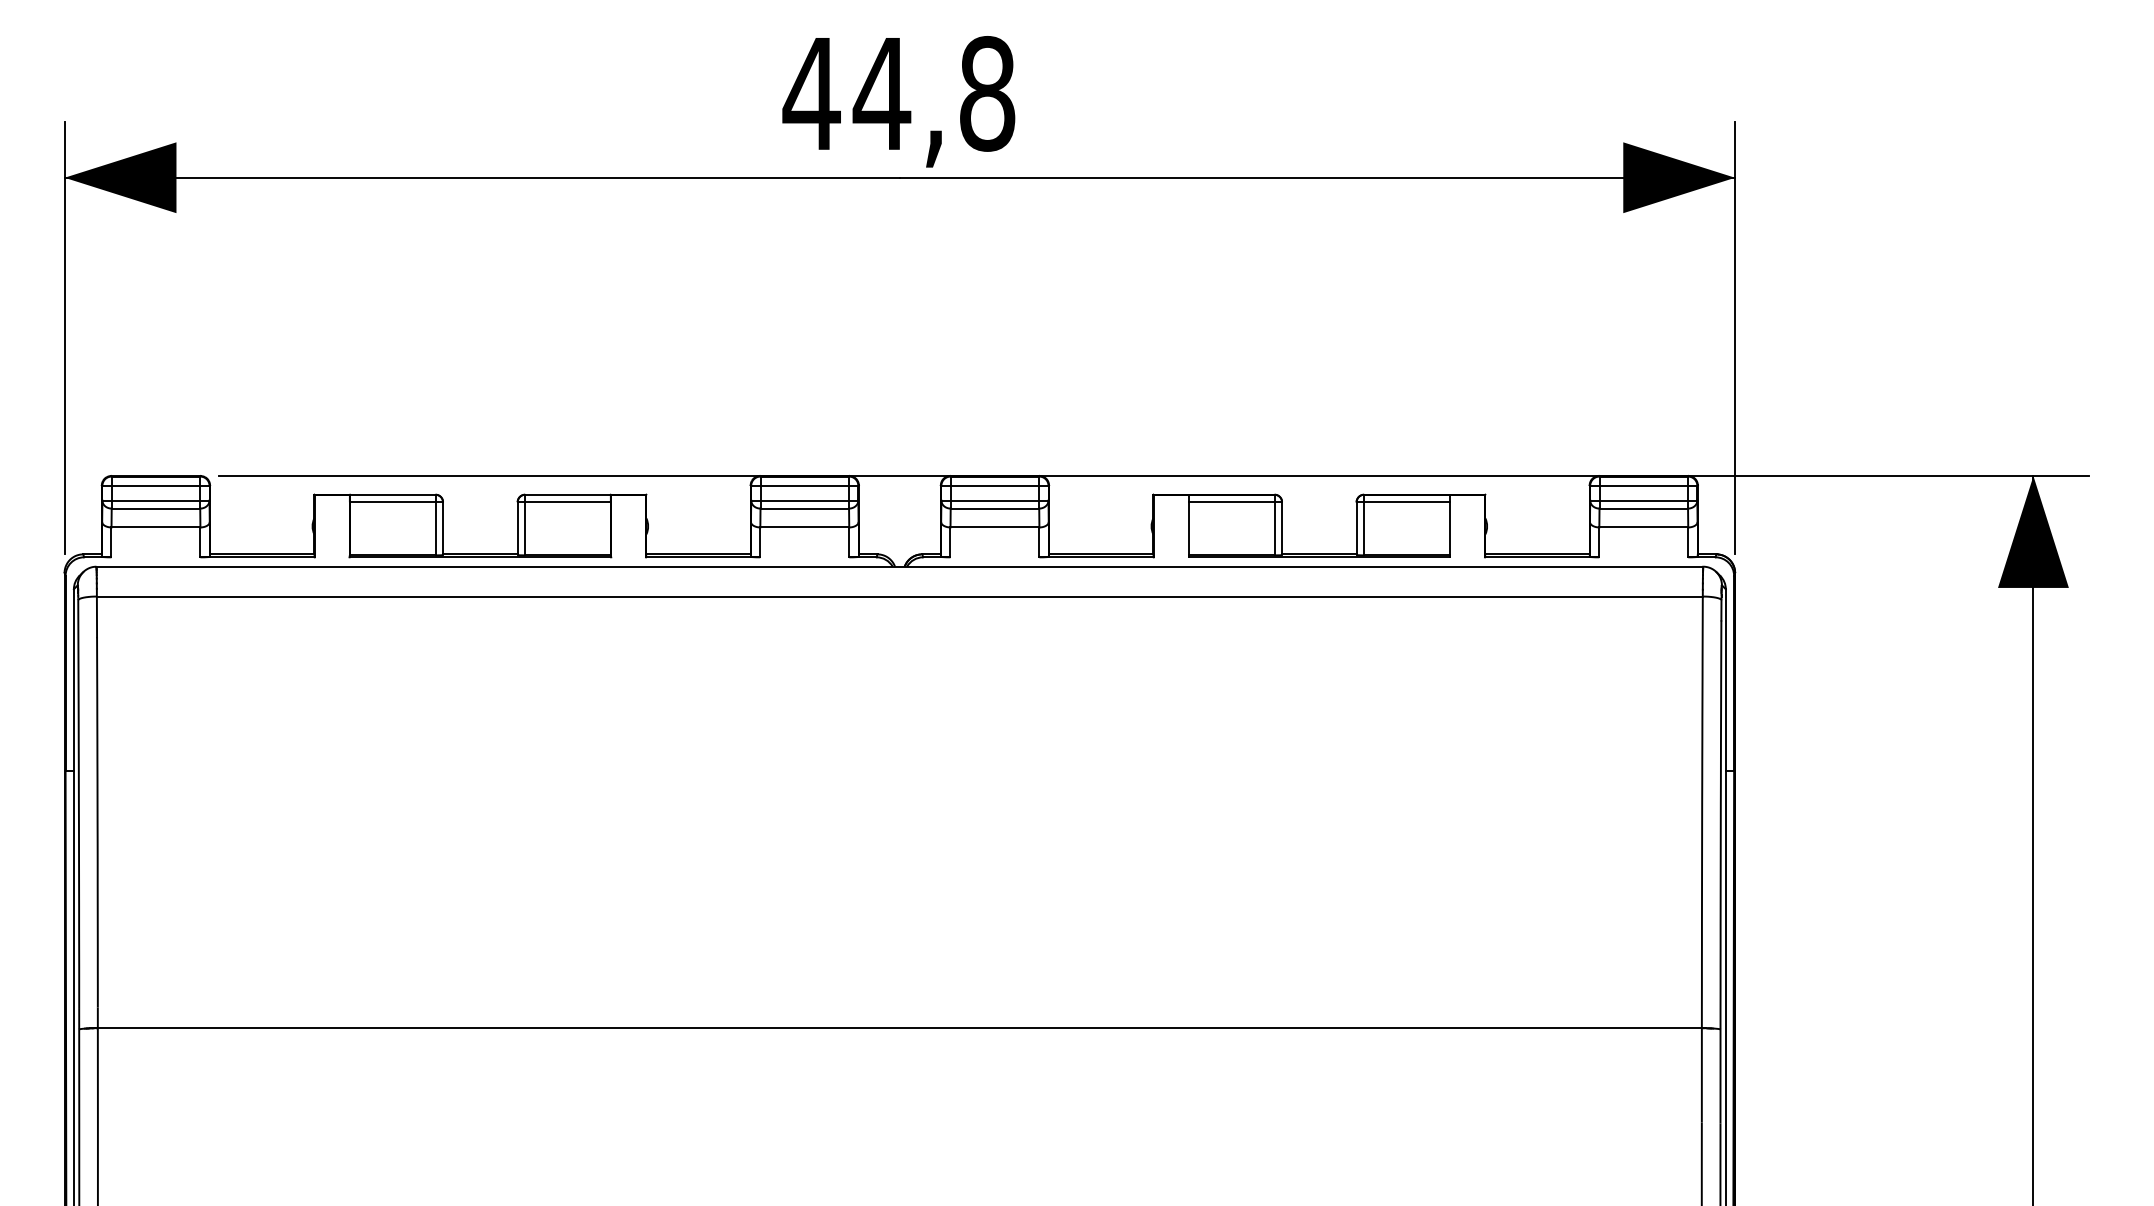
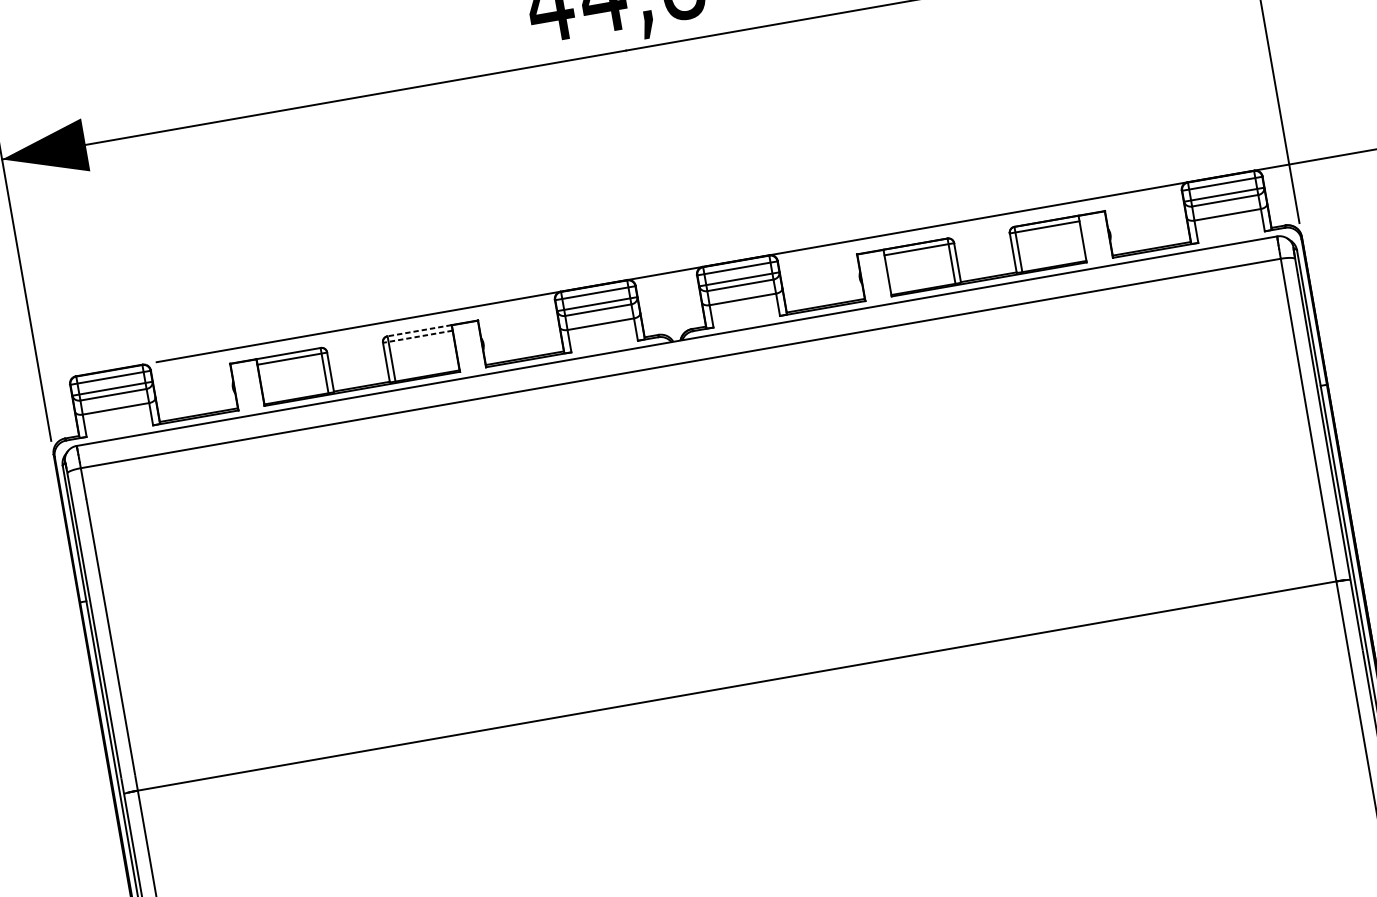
line: (568, 494) -> (419, 330), solid -> dashed
line: (564, 502) -> (417, 336), solid -> dashed

